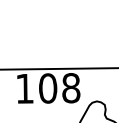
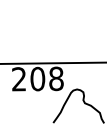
text: (24, 88) -> (18, 79), 108 -> 208

